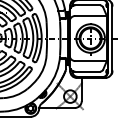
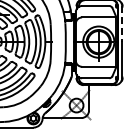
line: (112, 22) -> (122, 24), solid -> dashed

